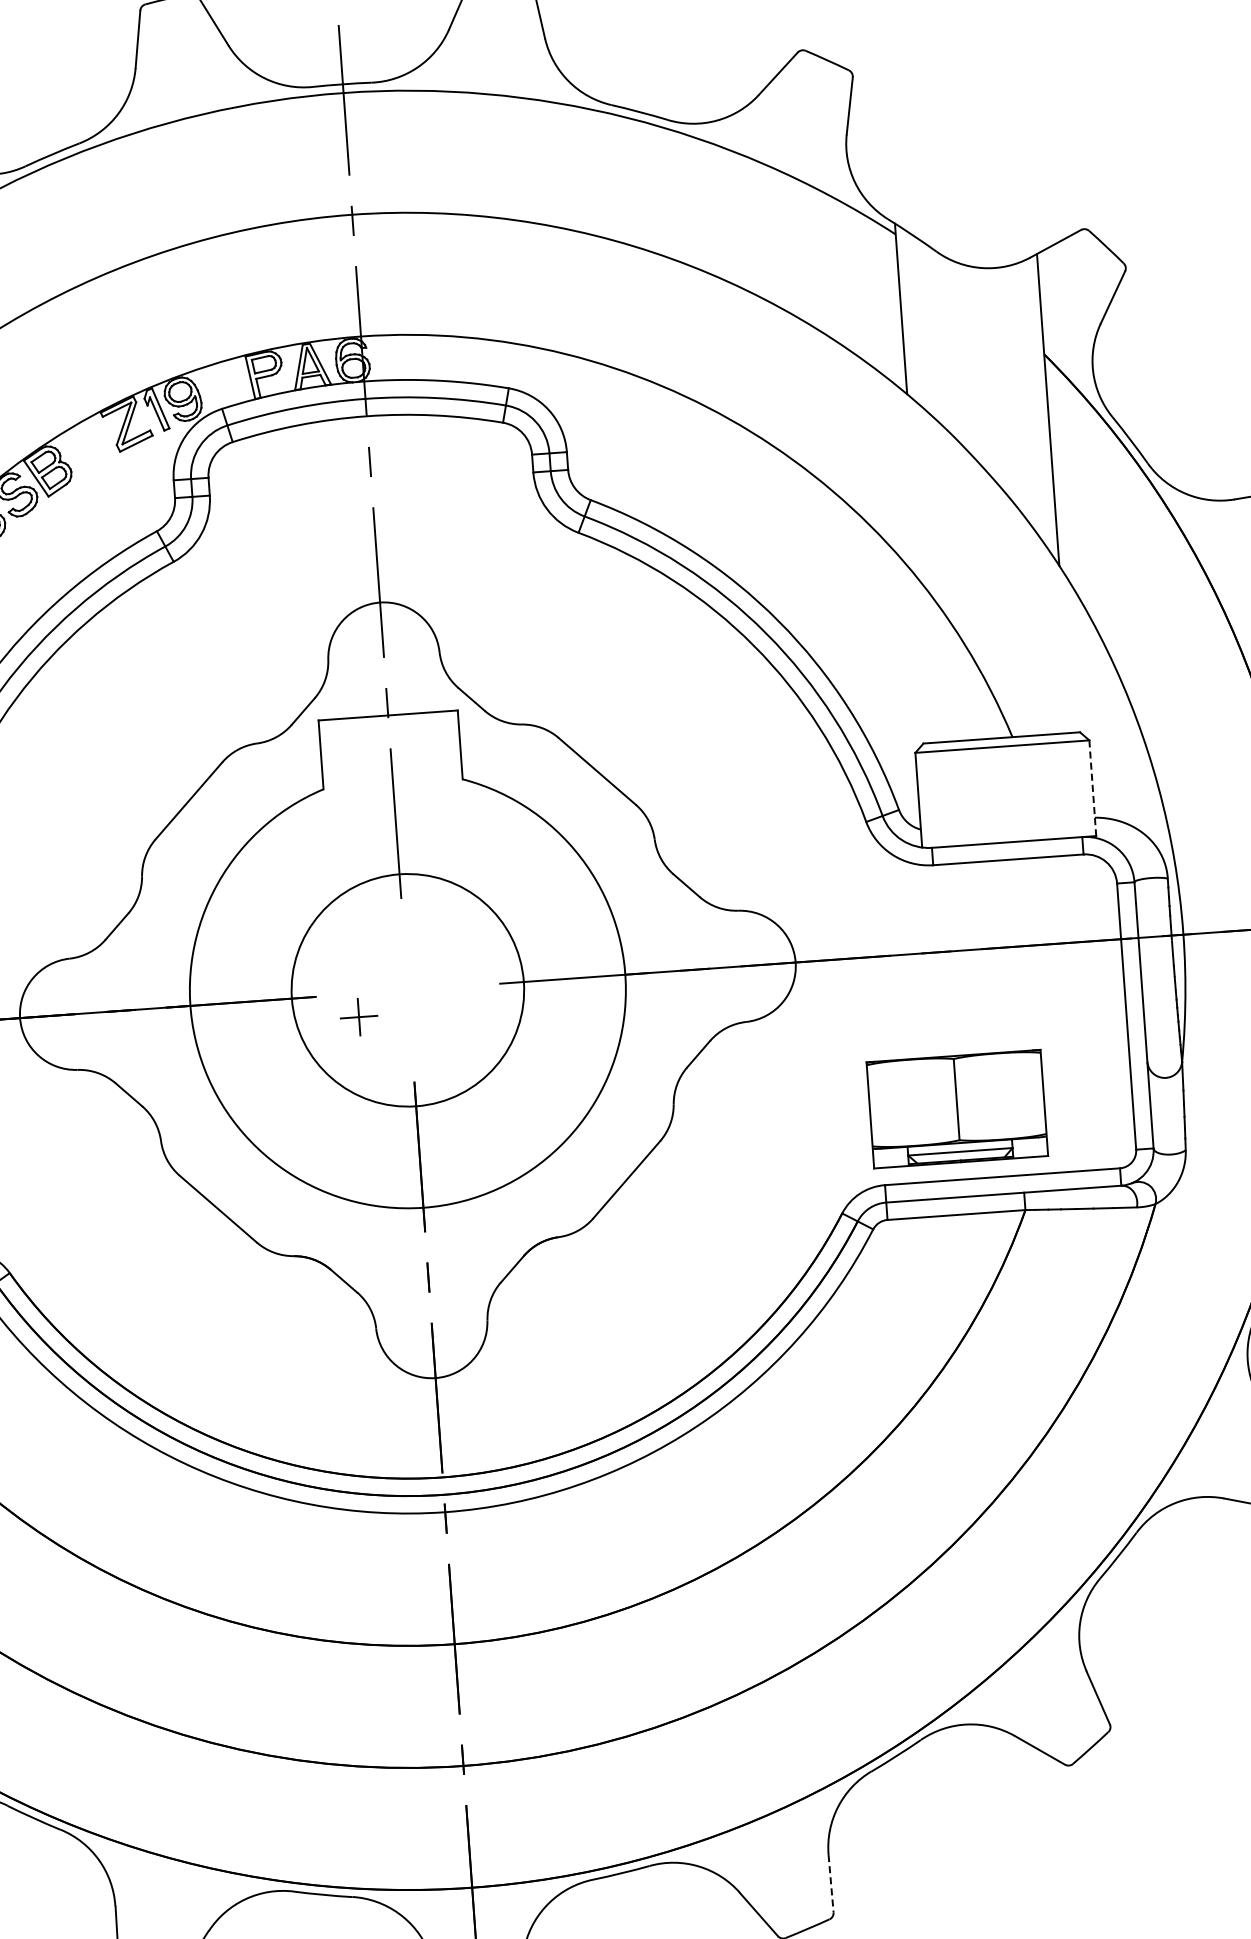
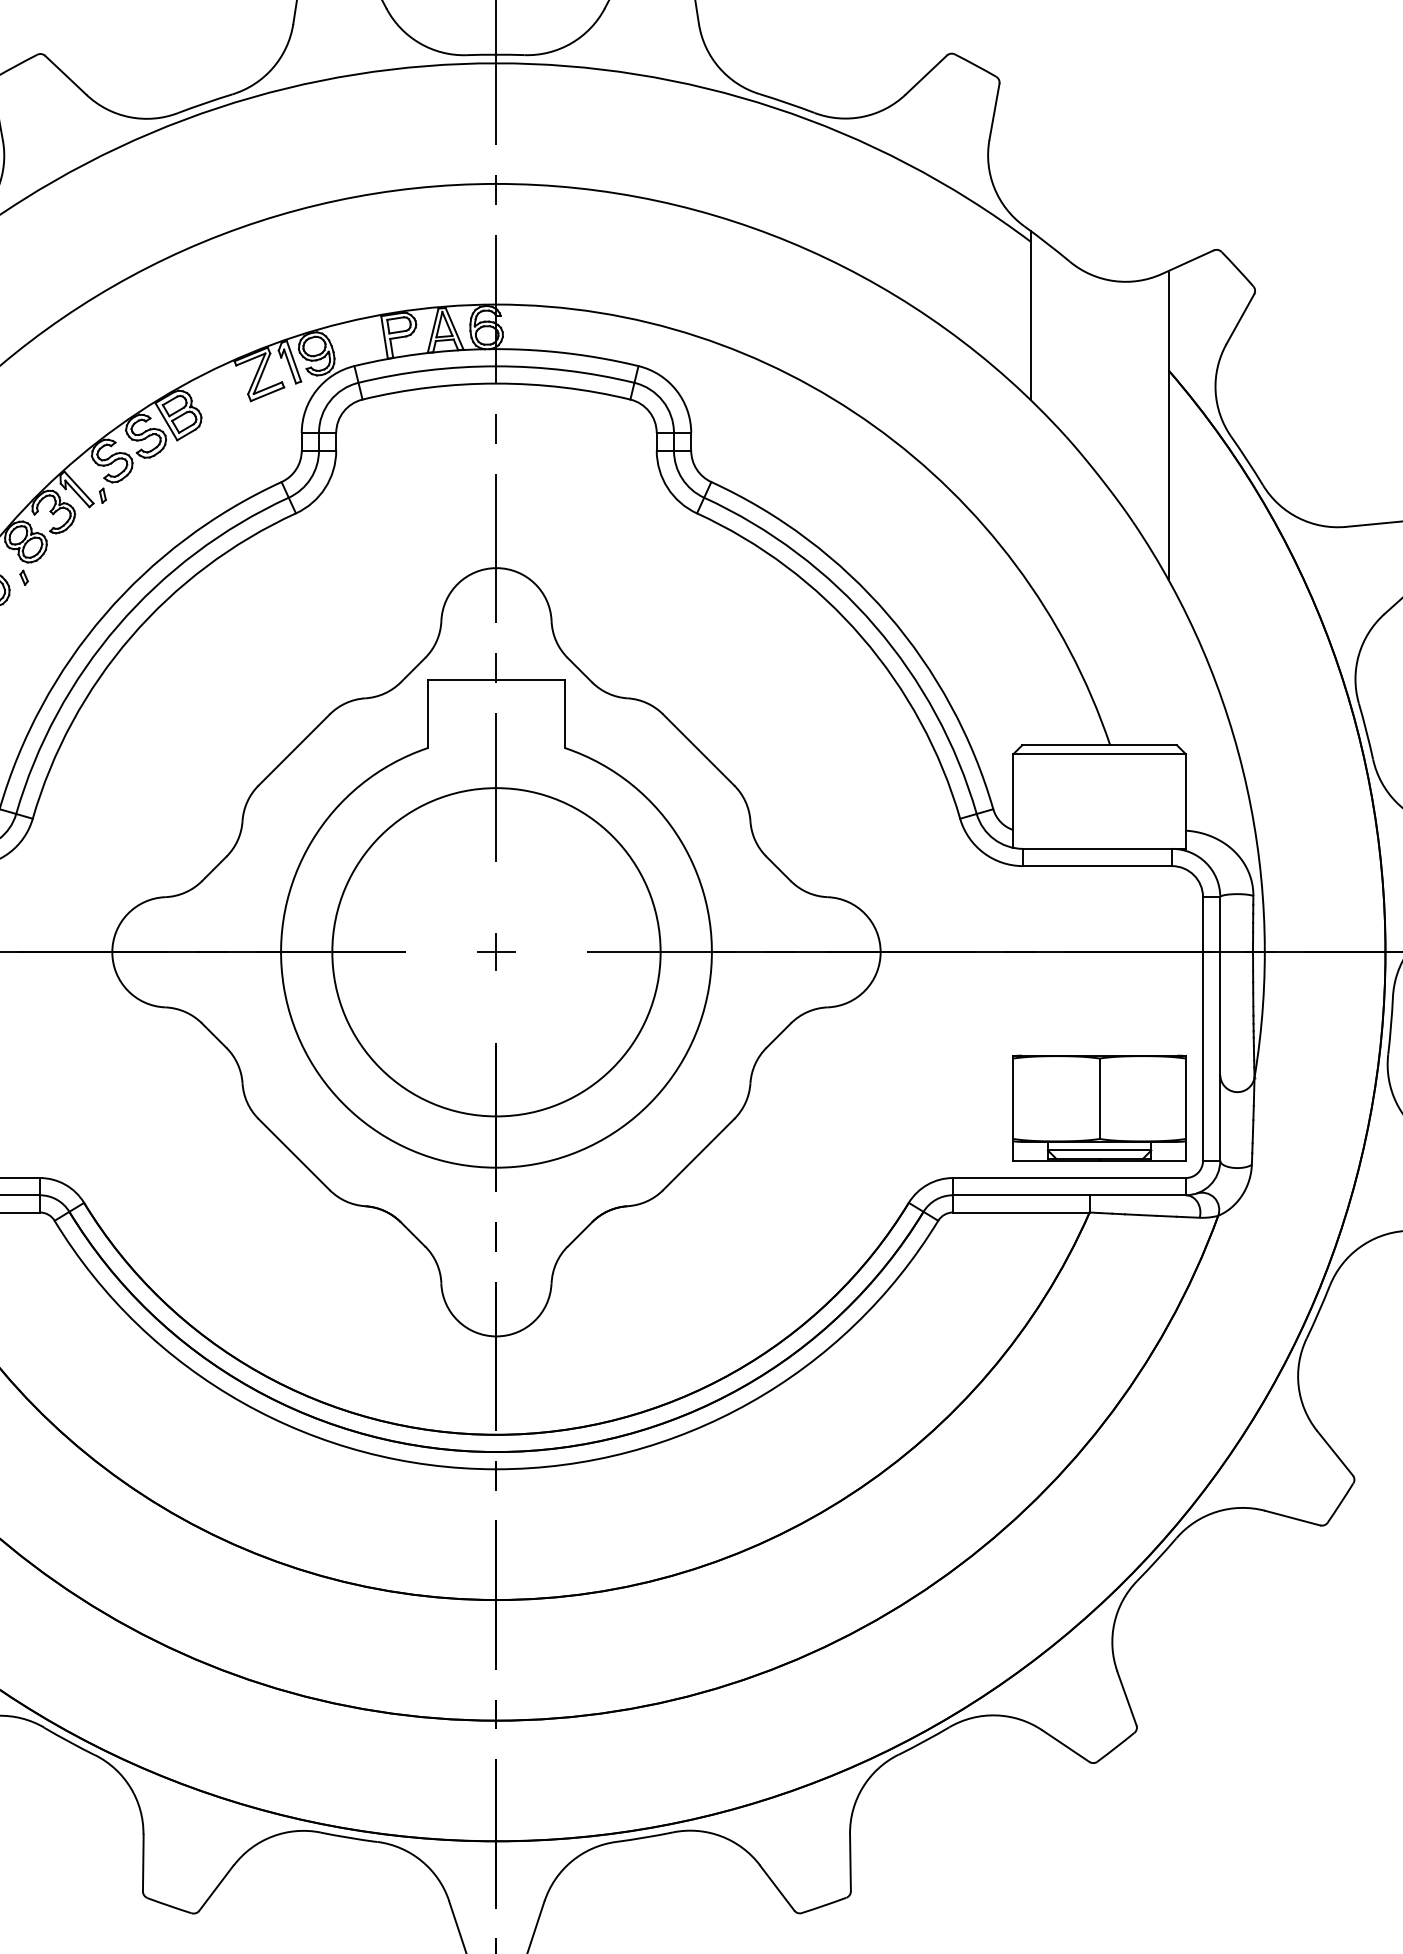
line: (1092, 788) -> (1185, 801), dashed -> solid
circle: (407, 990) -> (496, 952), size x1.43
part: (359, 1016) -> (496, 951), moved
part: (957, 1108) -> (1099, 1107), moved
line: (831, 1884) -> (850, 1863), dashed -> solid

